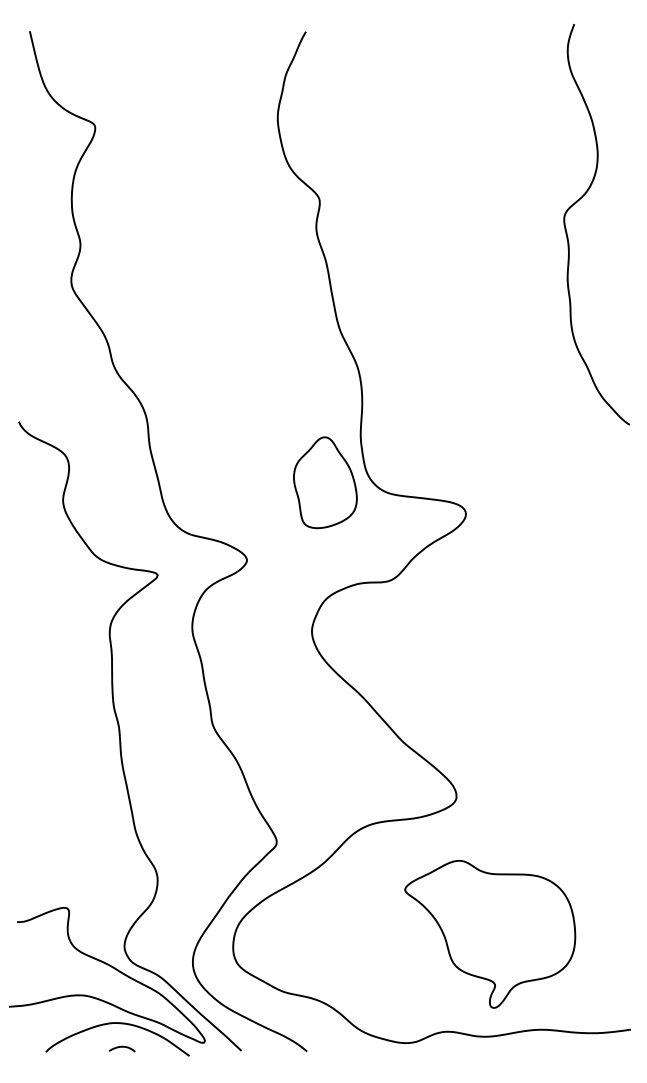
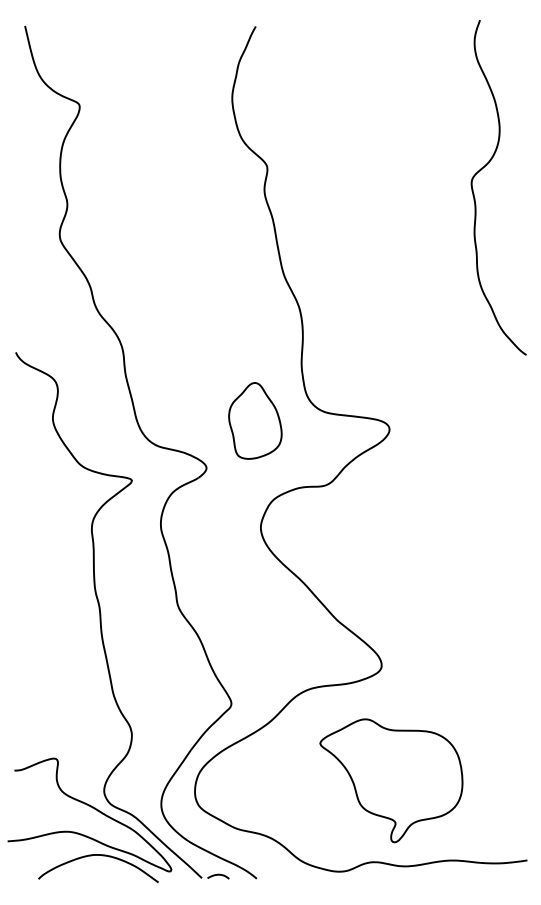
part: (325, 482) -> (255, 420), moved
part: (490, 933) -> (391, 780), moved
curve: (122, 1047) -> (218, 875), moved

